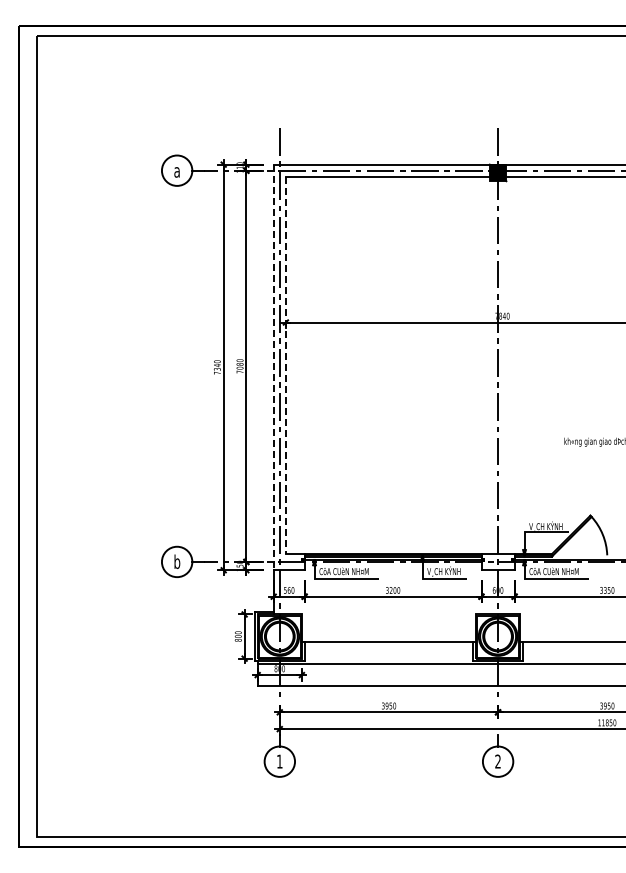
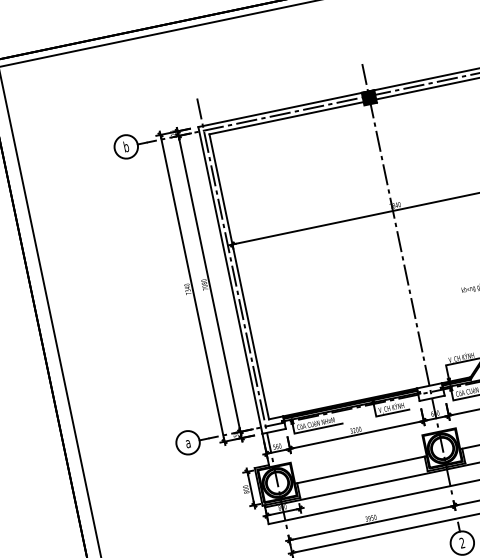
text: (177, 170) -> (126, 146), a -> b
line: (285, 365) -> (238, 277), dashed -> solid
line: (273, 367) -> (230, 280), dashed -> solid
text: (177, 561) -> (188, 442), b -> a

